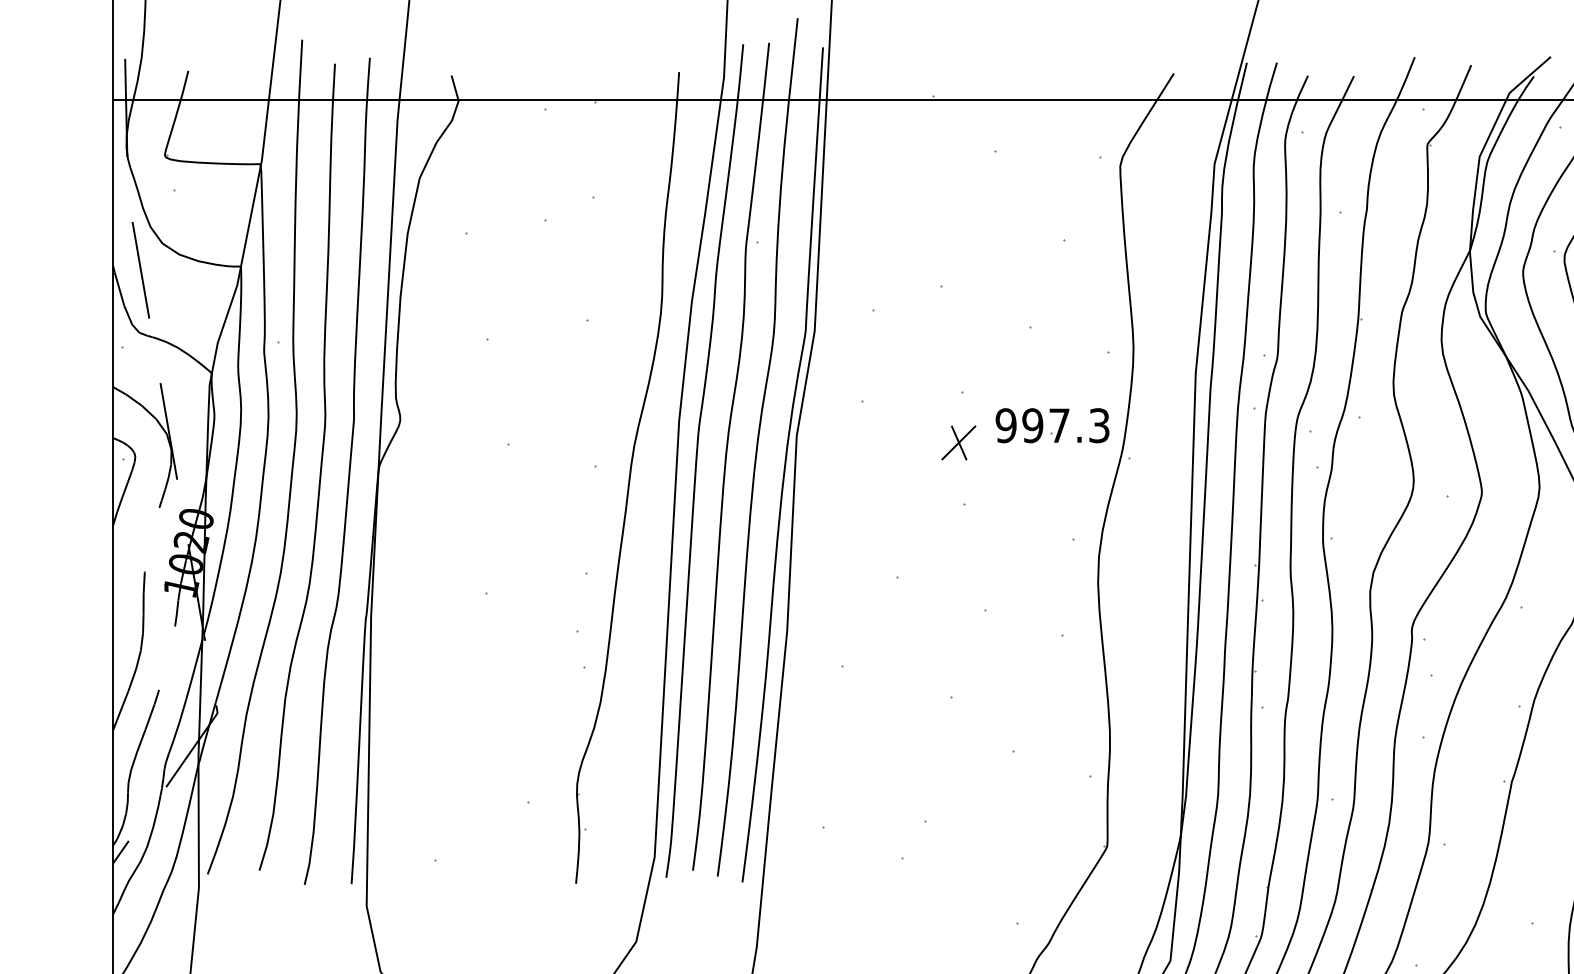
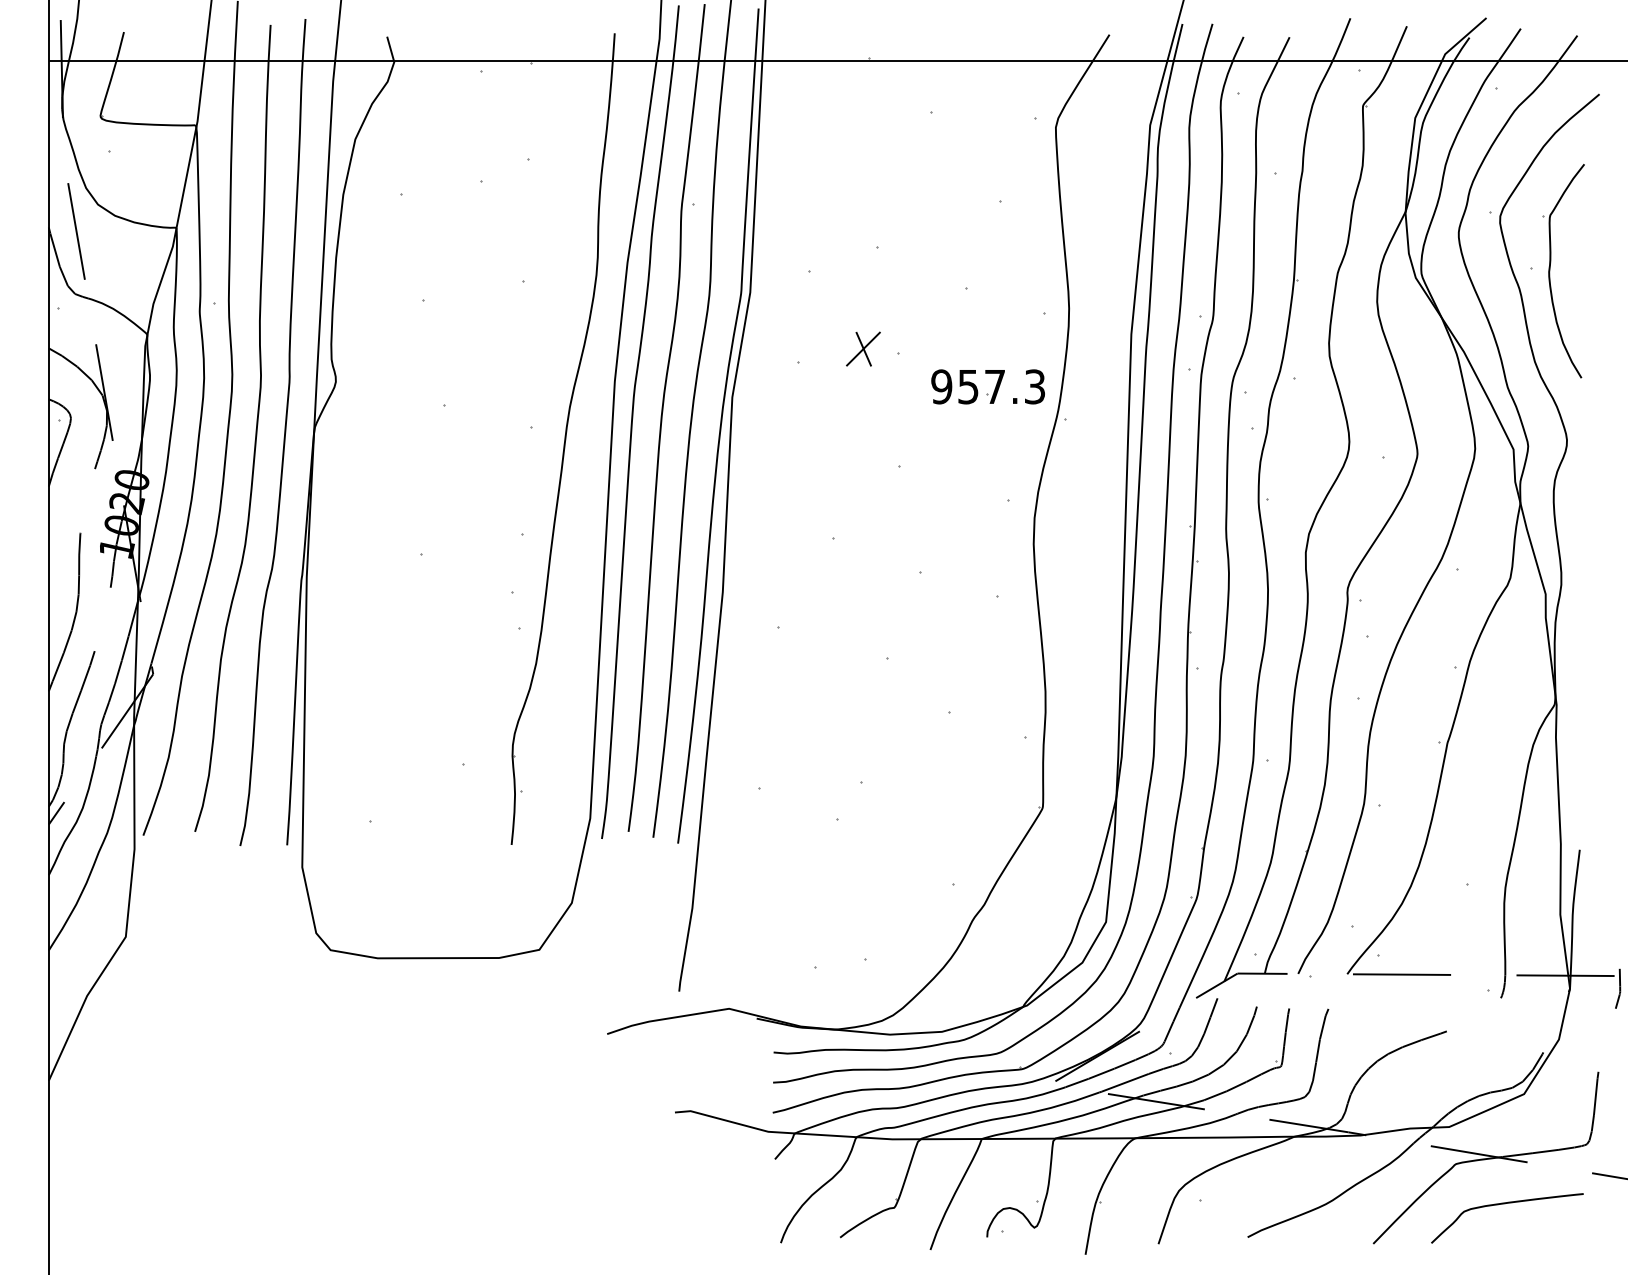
text: (1031, 425) -> (967, 386), 997.3 -> 957.3
part: (958, 442) -> (863, 348), moved

